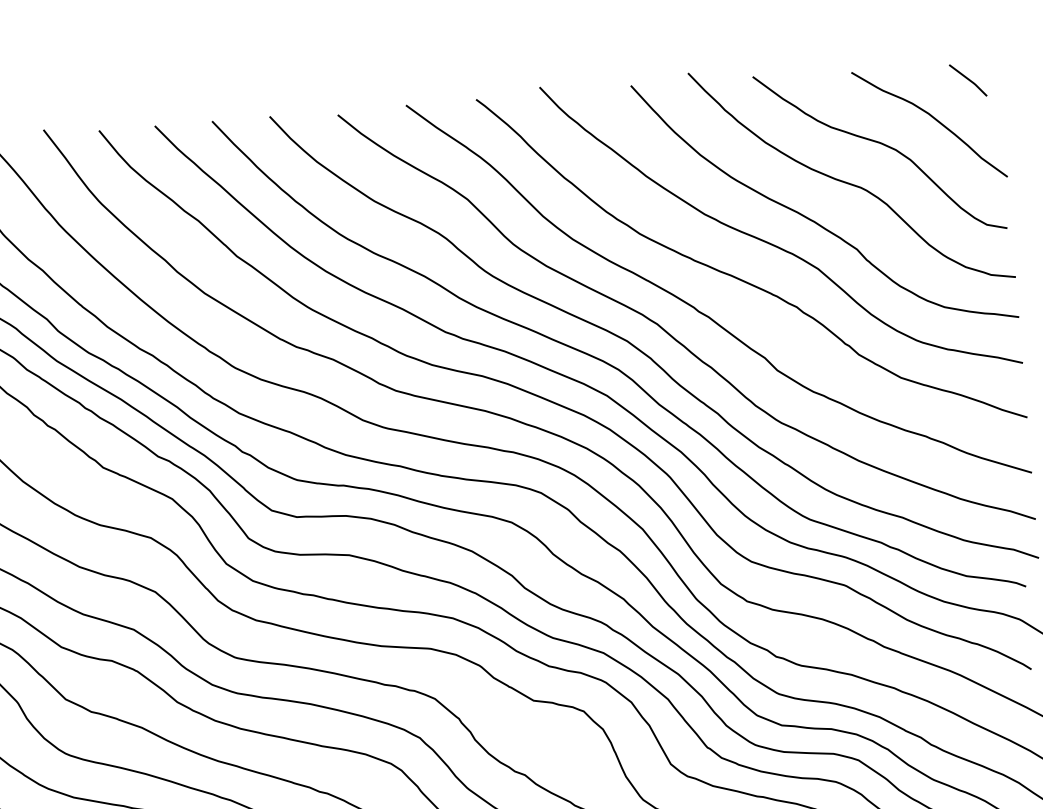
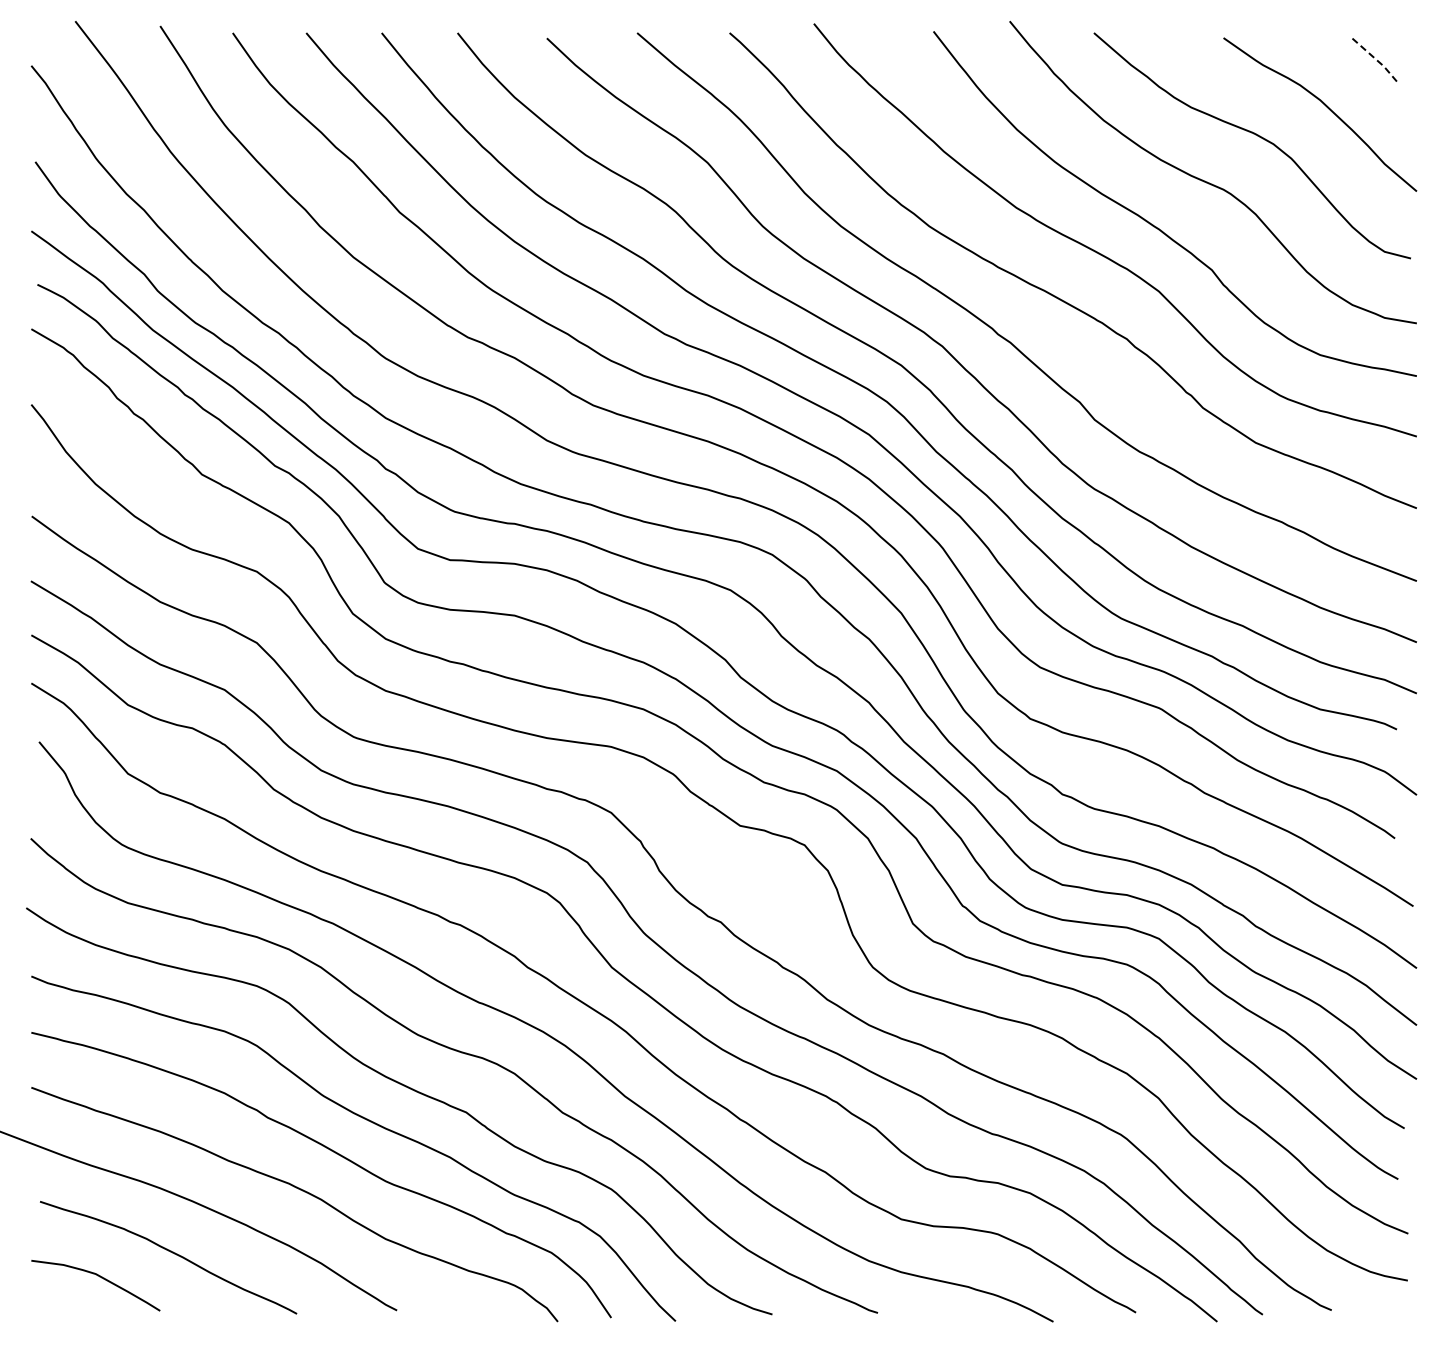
line: (969, 80) -> (1377, 60), solid -> dashed

